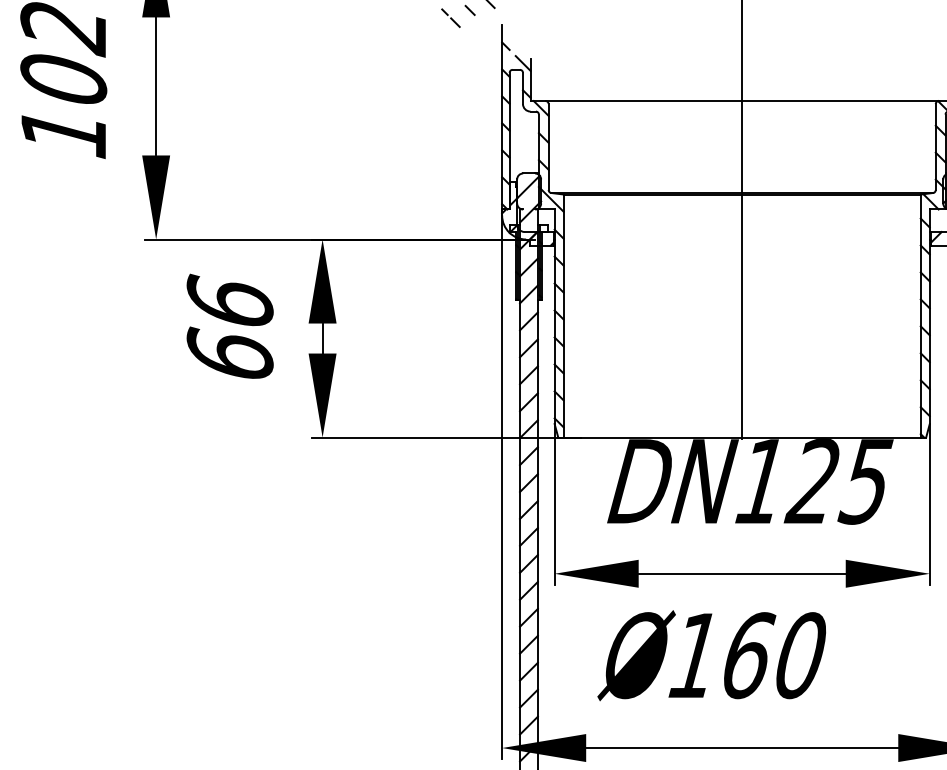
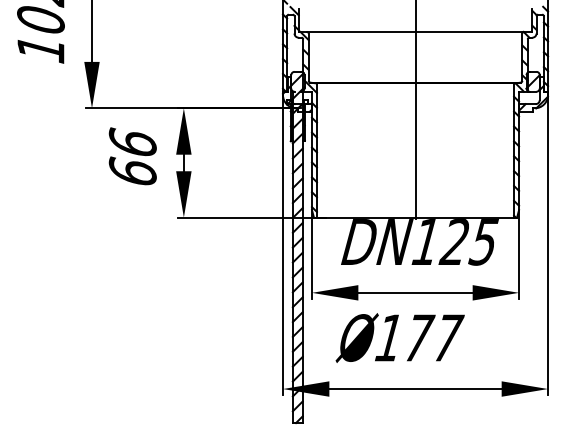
text: (776, 654) -> (434, 337), 160 -> 177

